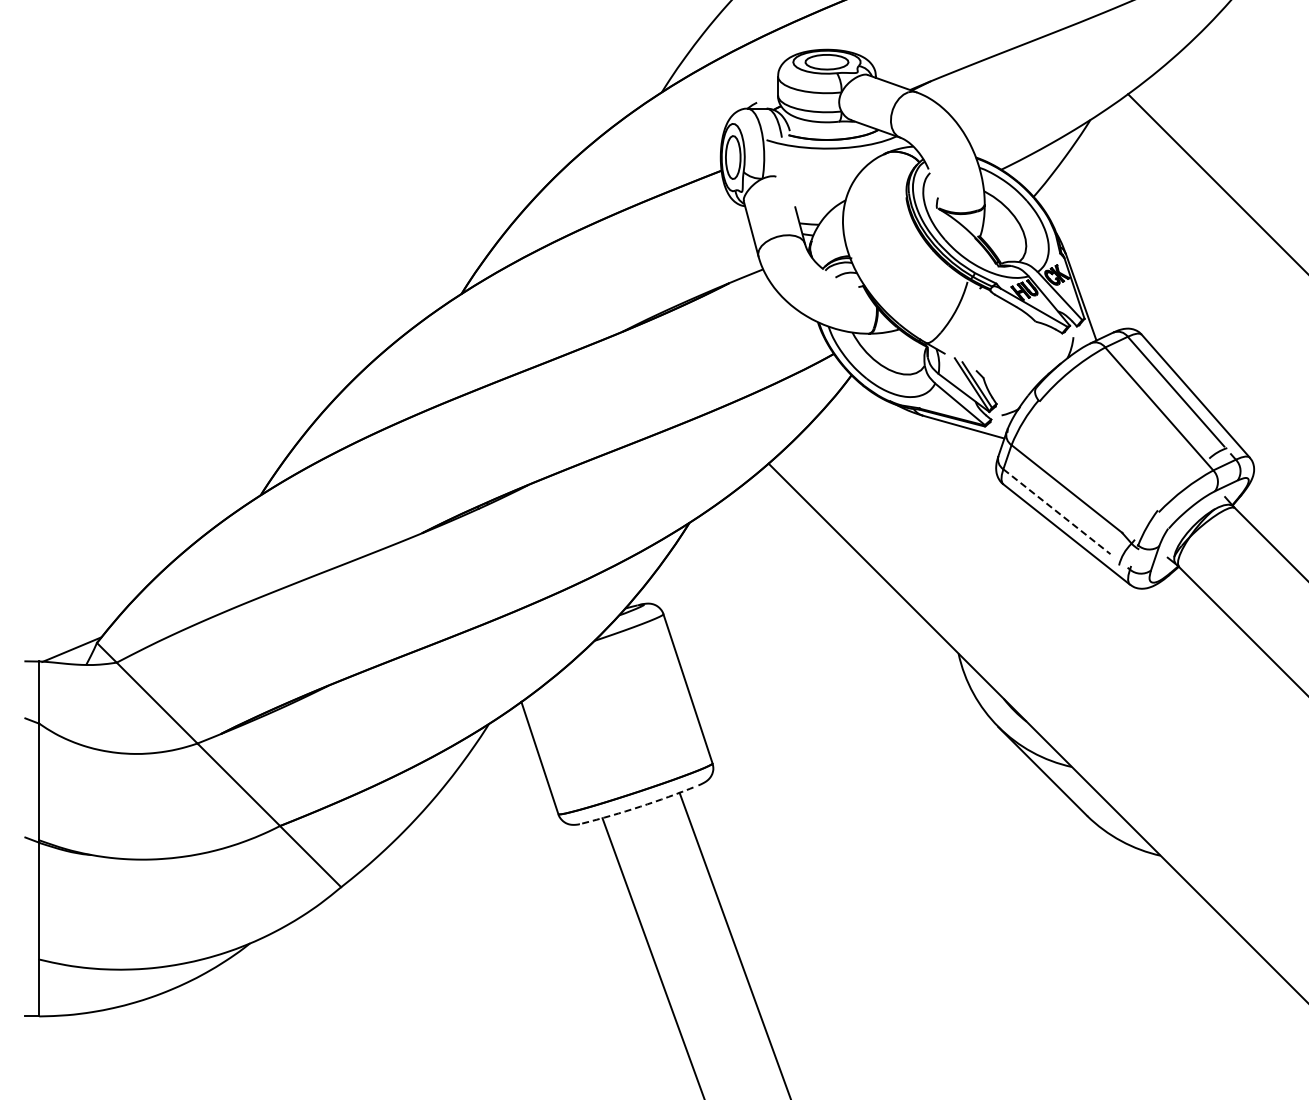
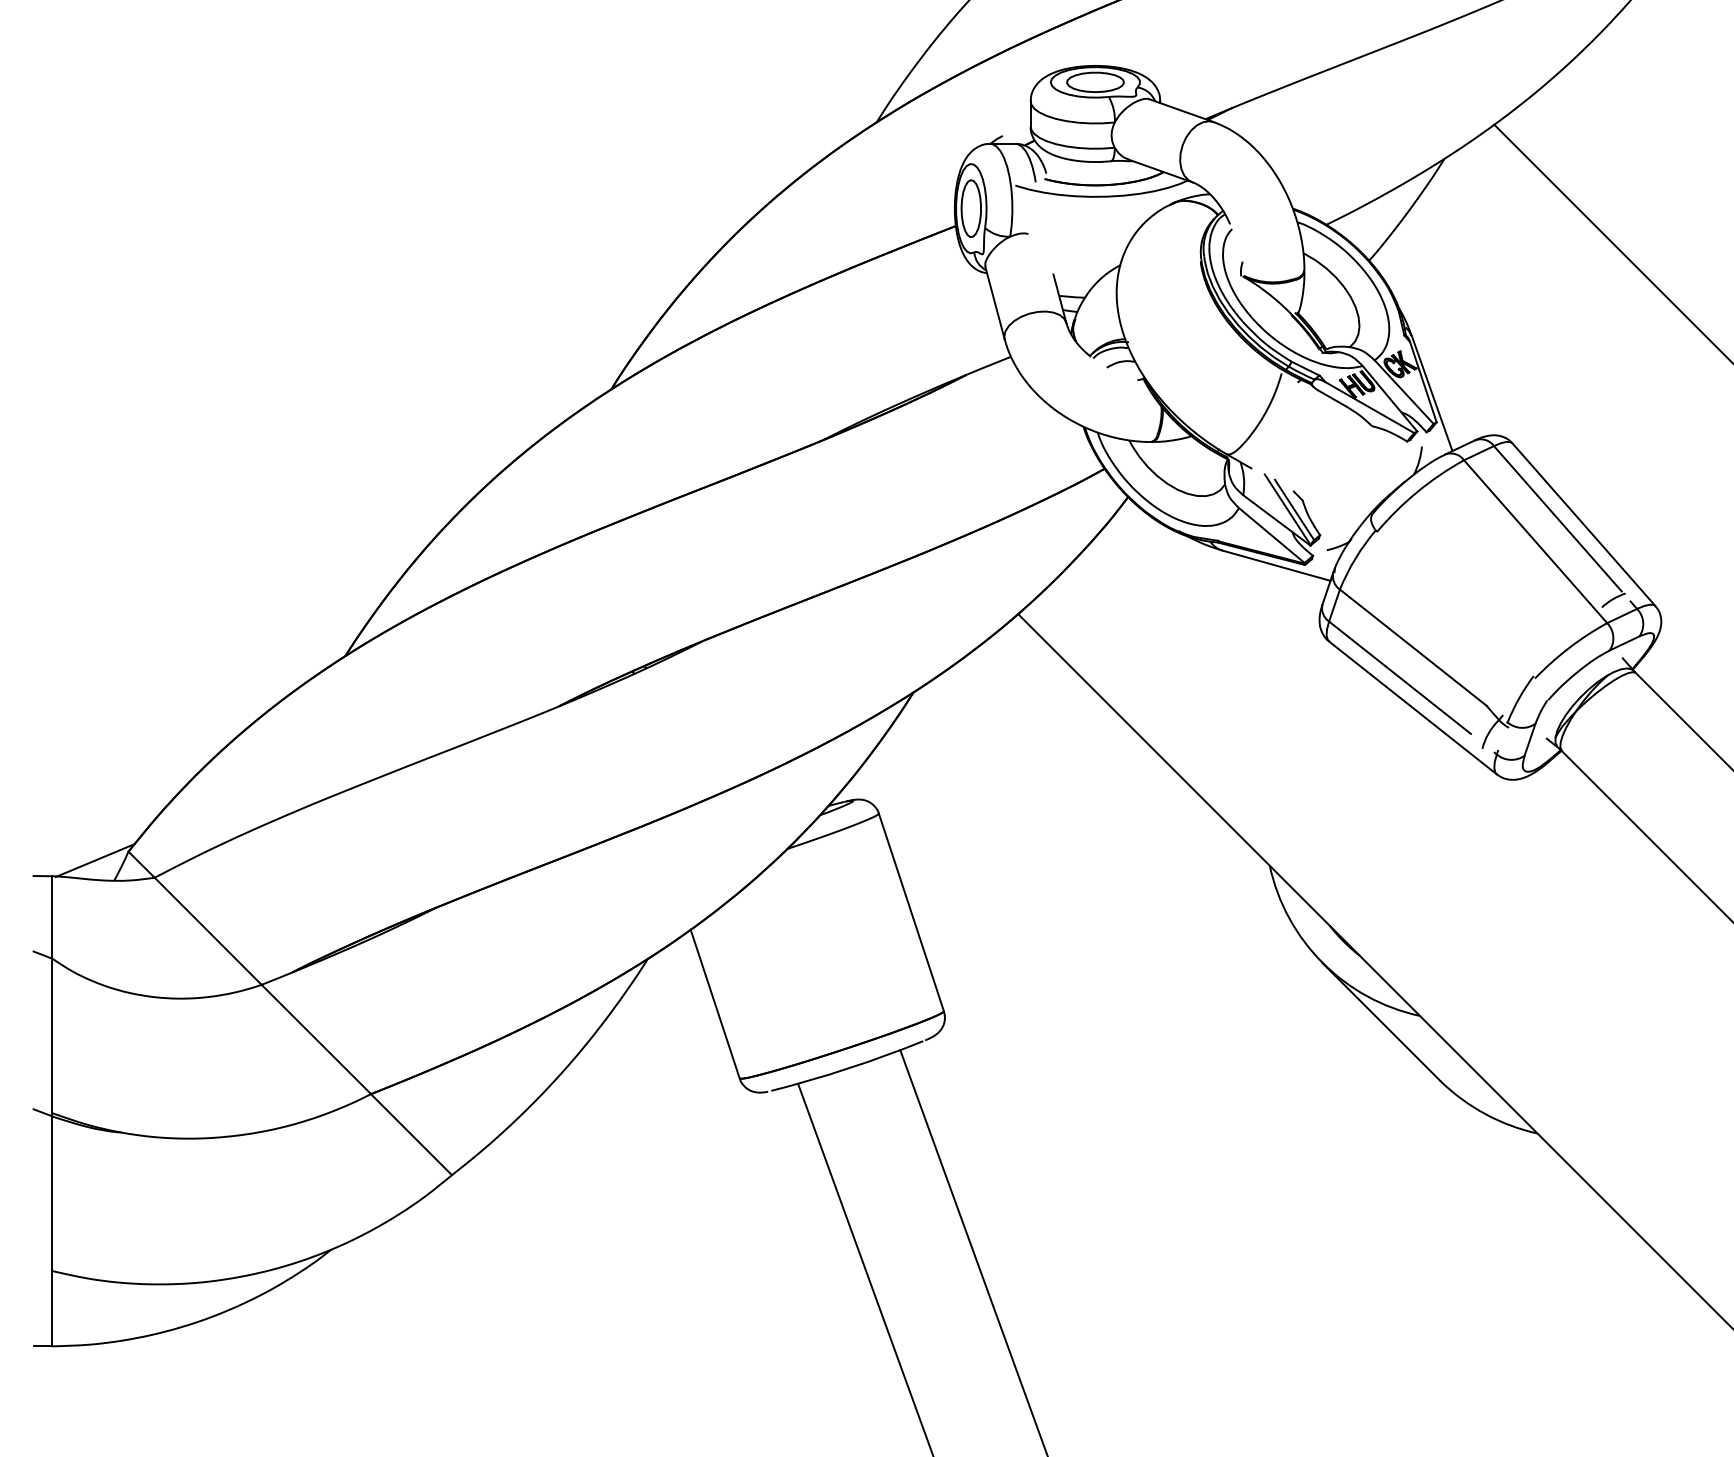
line: (1057, 512) -> (1400, 678), dashed -> solid
arc: (640, 806) -> (848, 1068), dashed -> solid

